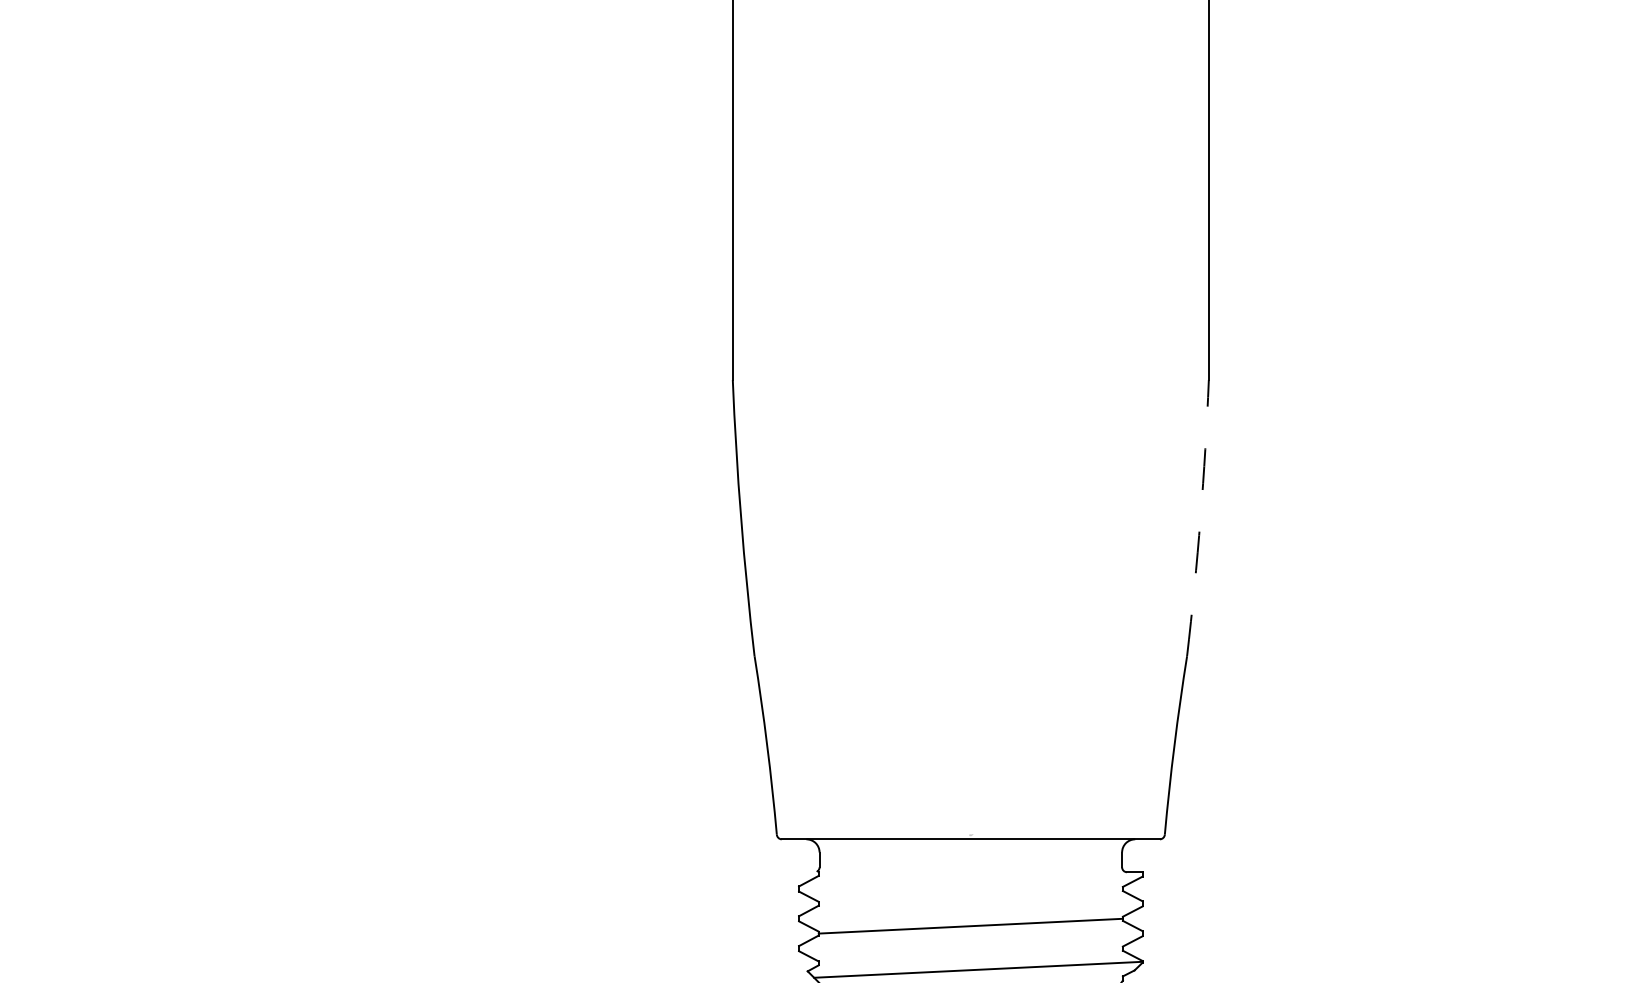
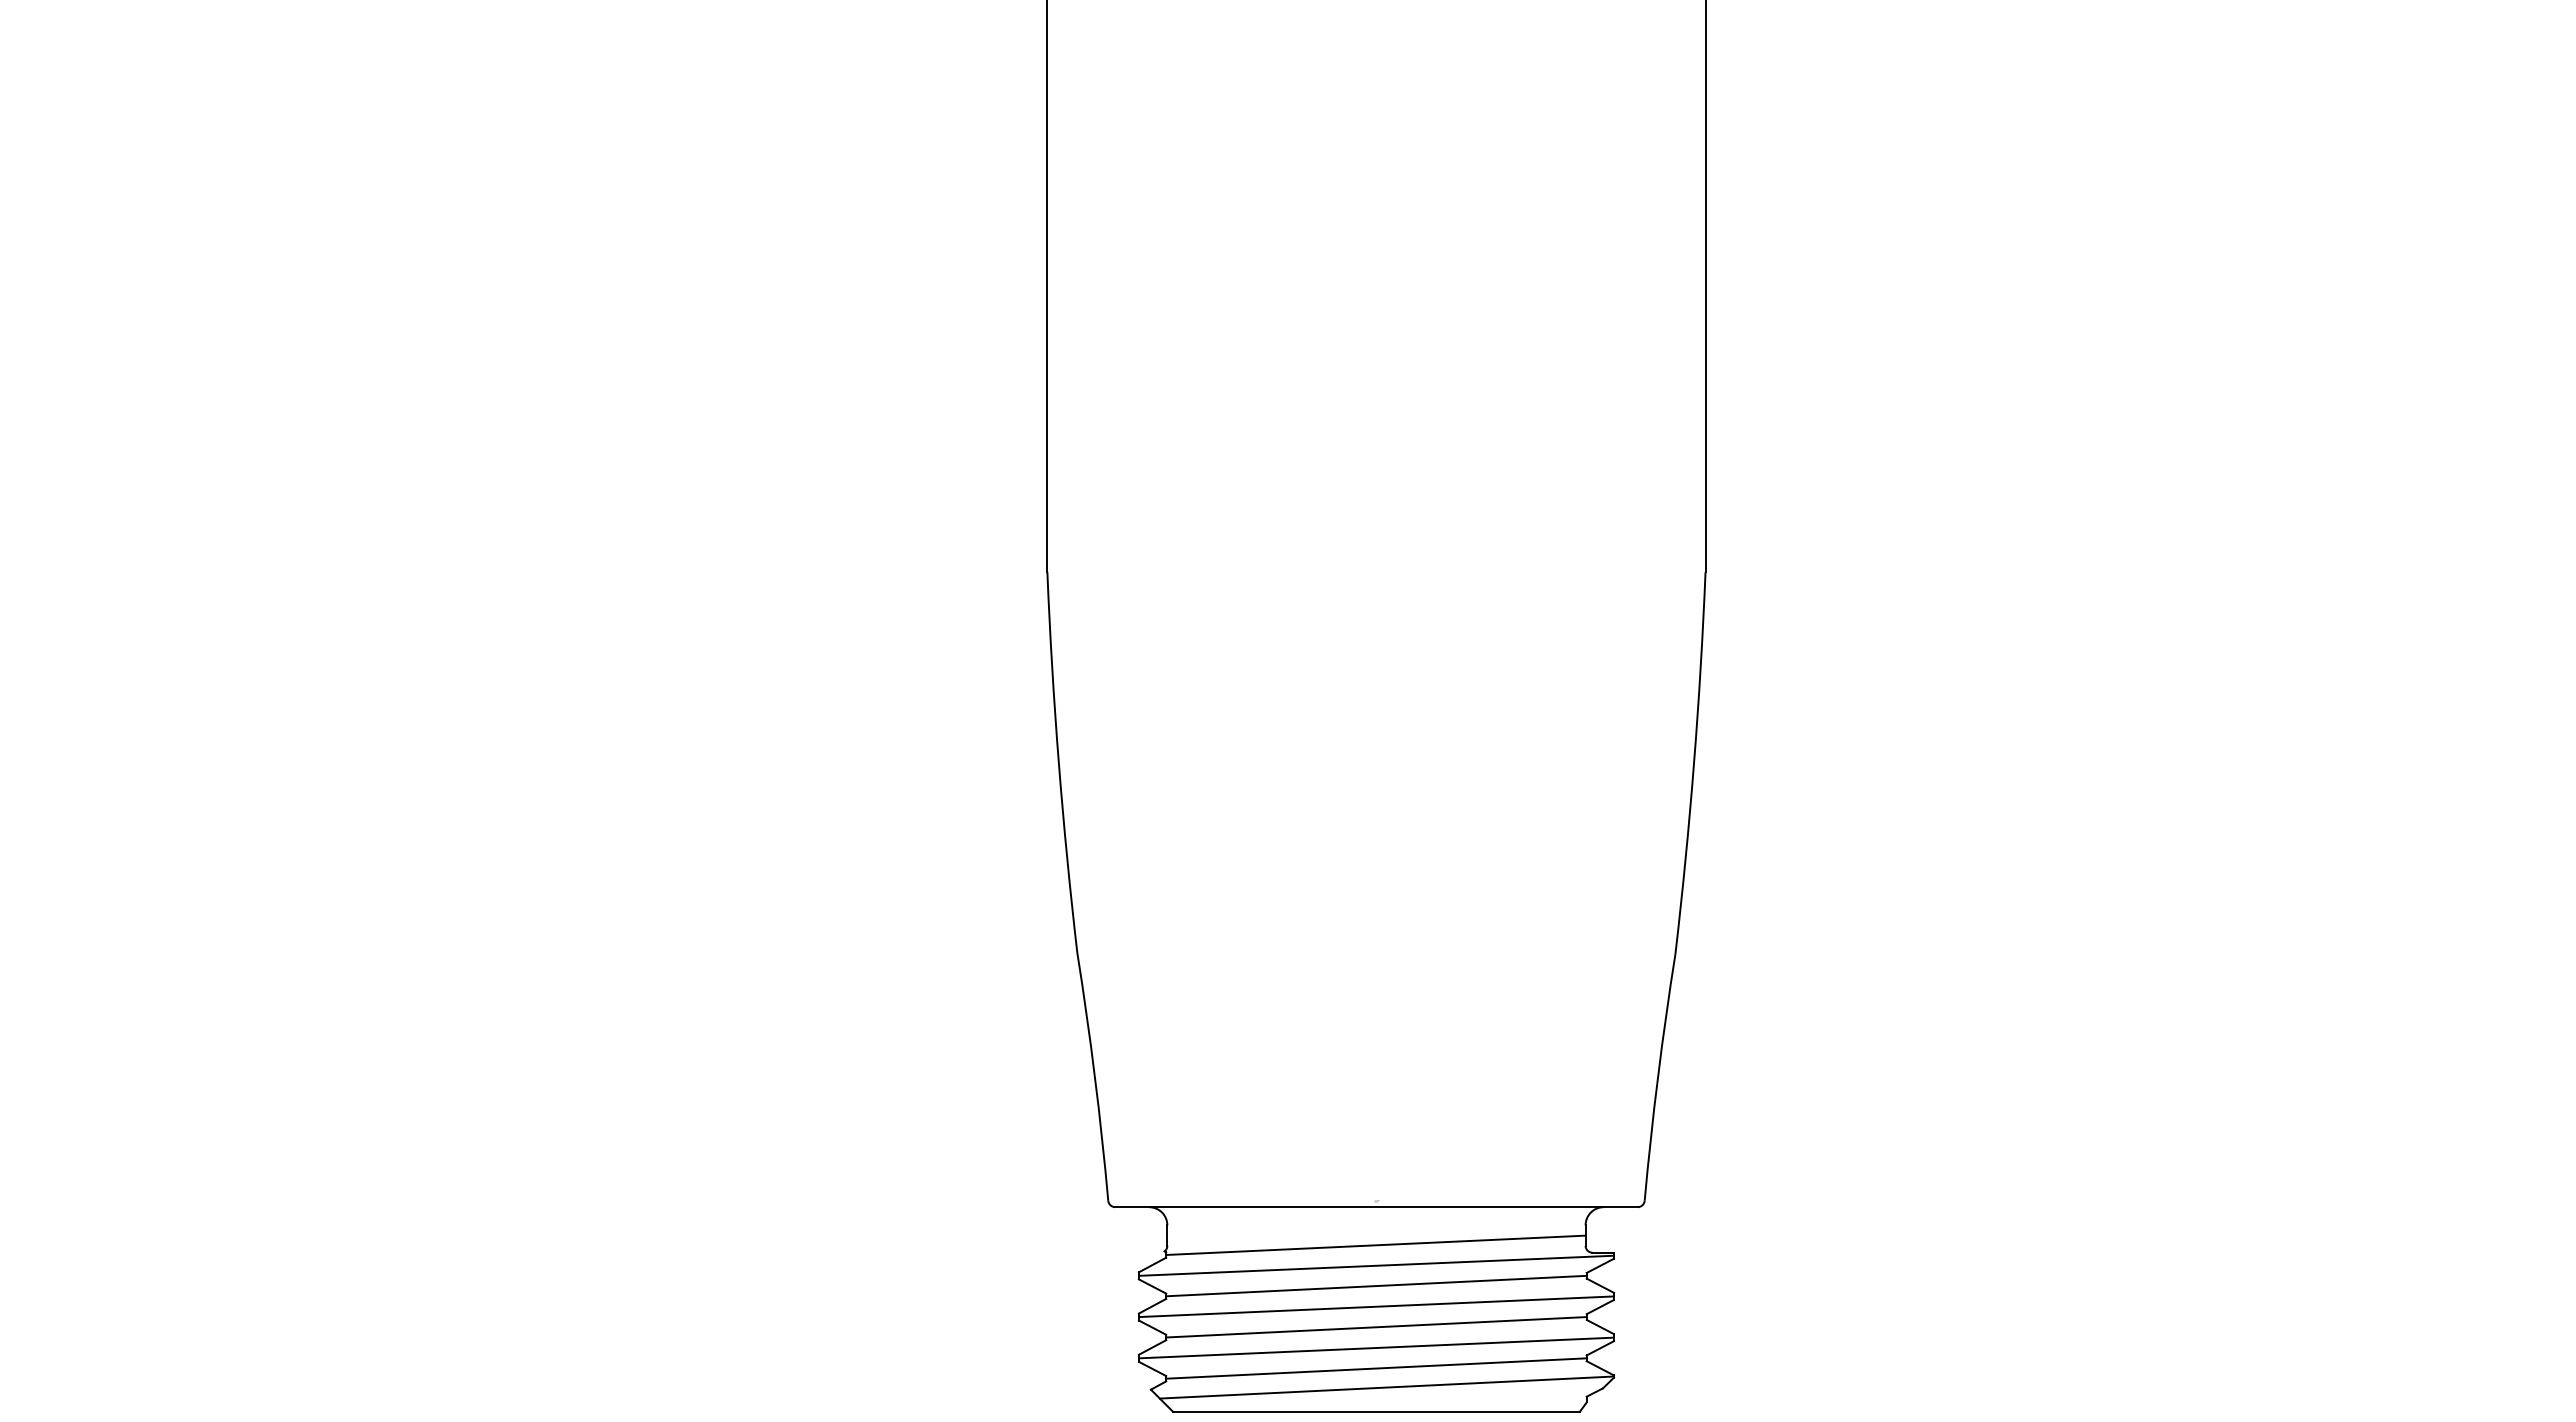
arc: (1200, 518) -> (1694, 763), dashed -> solid
line: (970, 866) -> (1375, 1244), added
line: (970, 881) -> (1376, 1265), added
line: (970, 895) -> (1376, 1285), added
line: (970, 911) -> (1376, 1306), added
line: (970, 940) -> (1376, 1347), added
line: (970, 956) -> (1376, 1368), added

